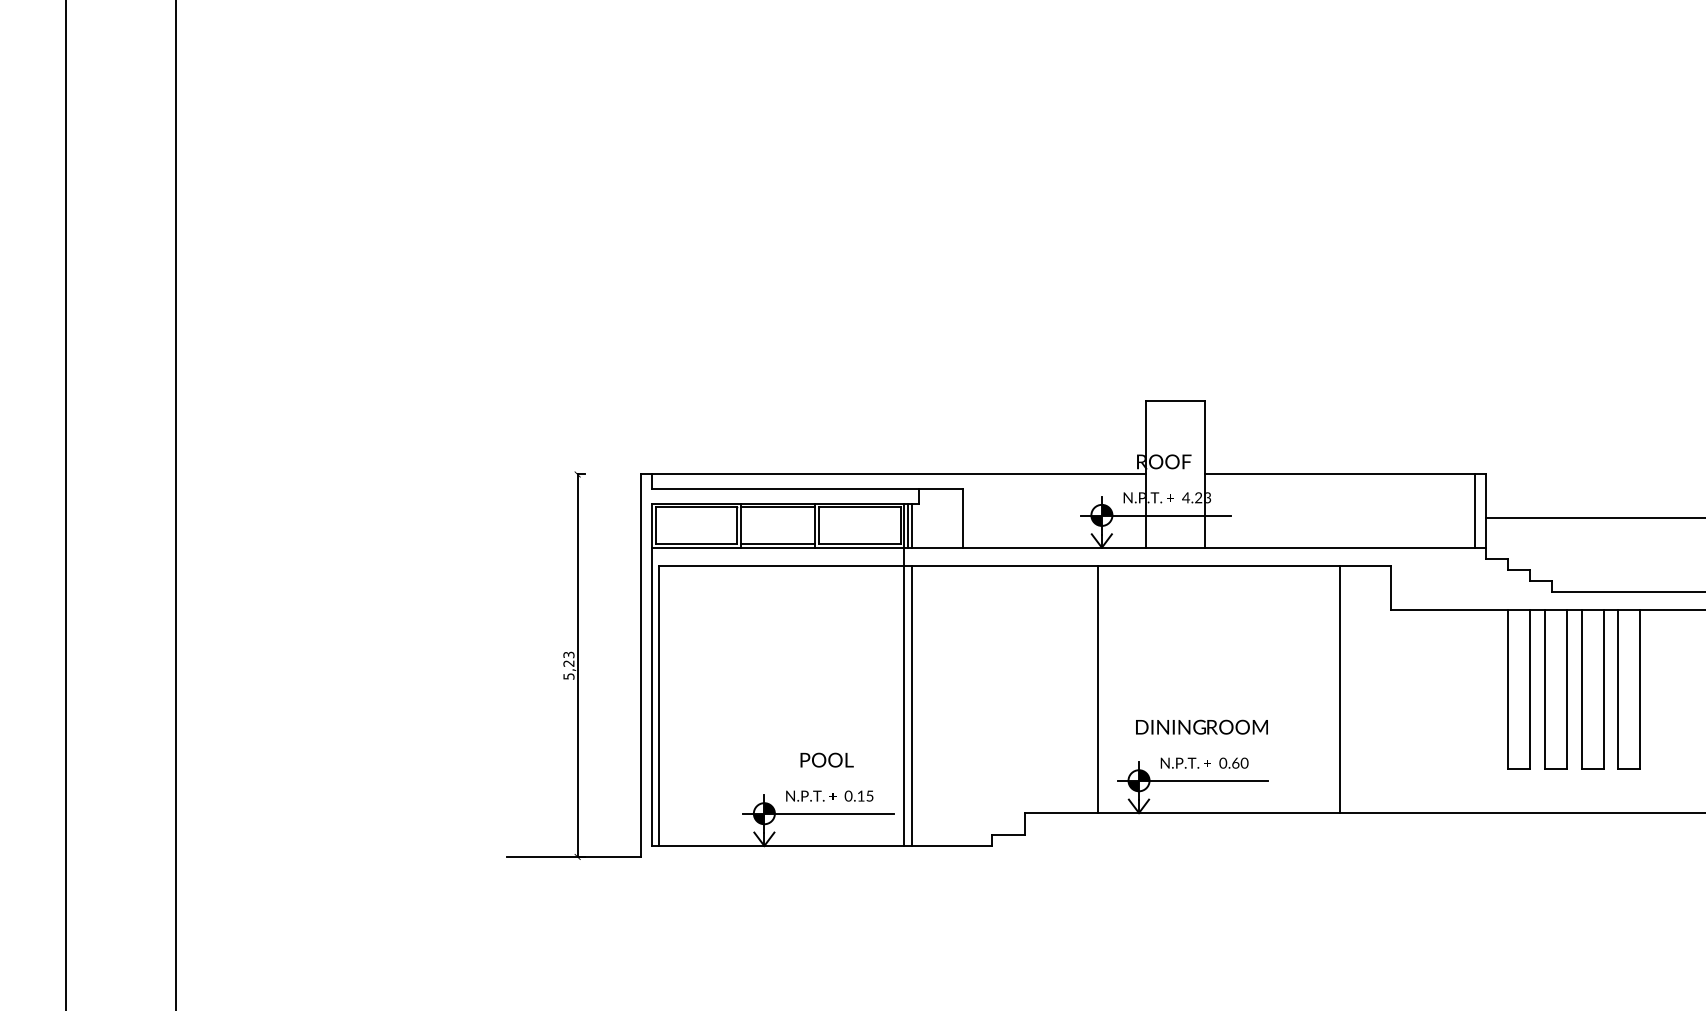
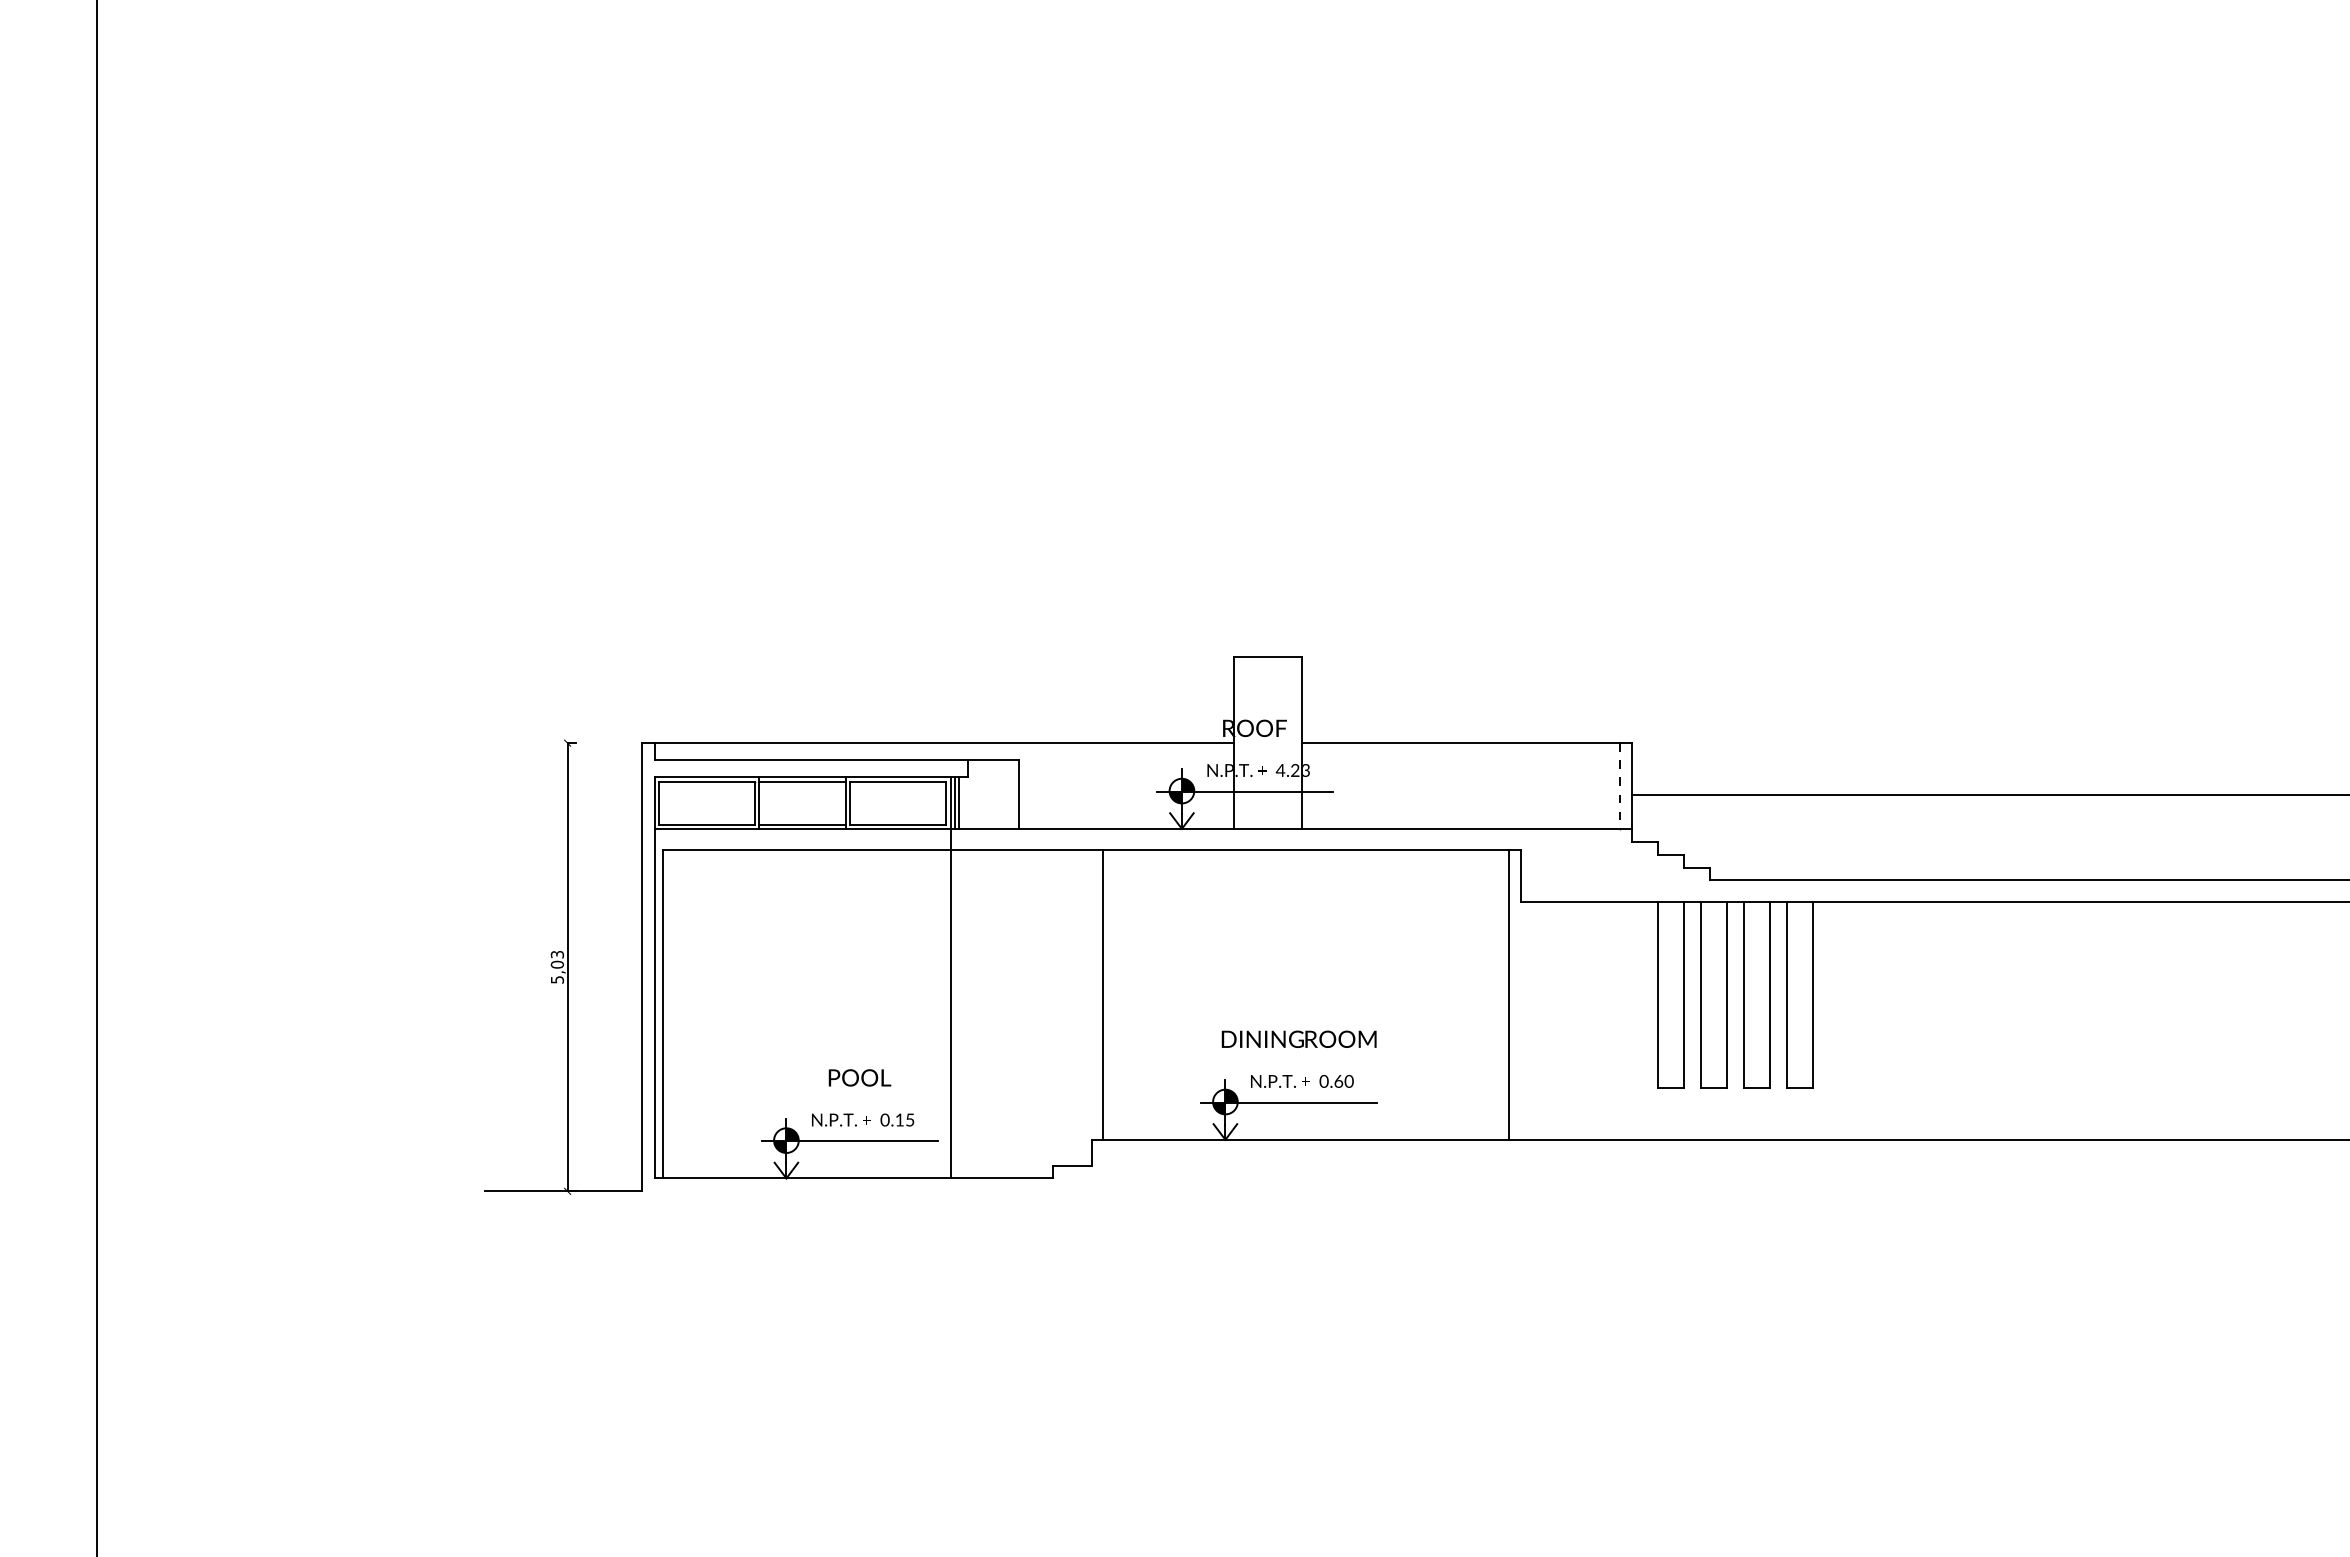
line: (1475, 511) -> (1619, 786), solid -> dashed
text: (569, 663) -> (557, 964), 5,23 -> 5,03
line: (1098, 688) -> (1102, 994), moved
line: (1339, 688) -> (1508, 994), moved
line: (912, 706) -> (959, 1014), removed

